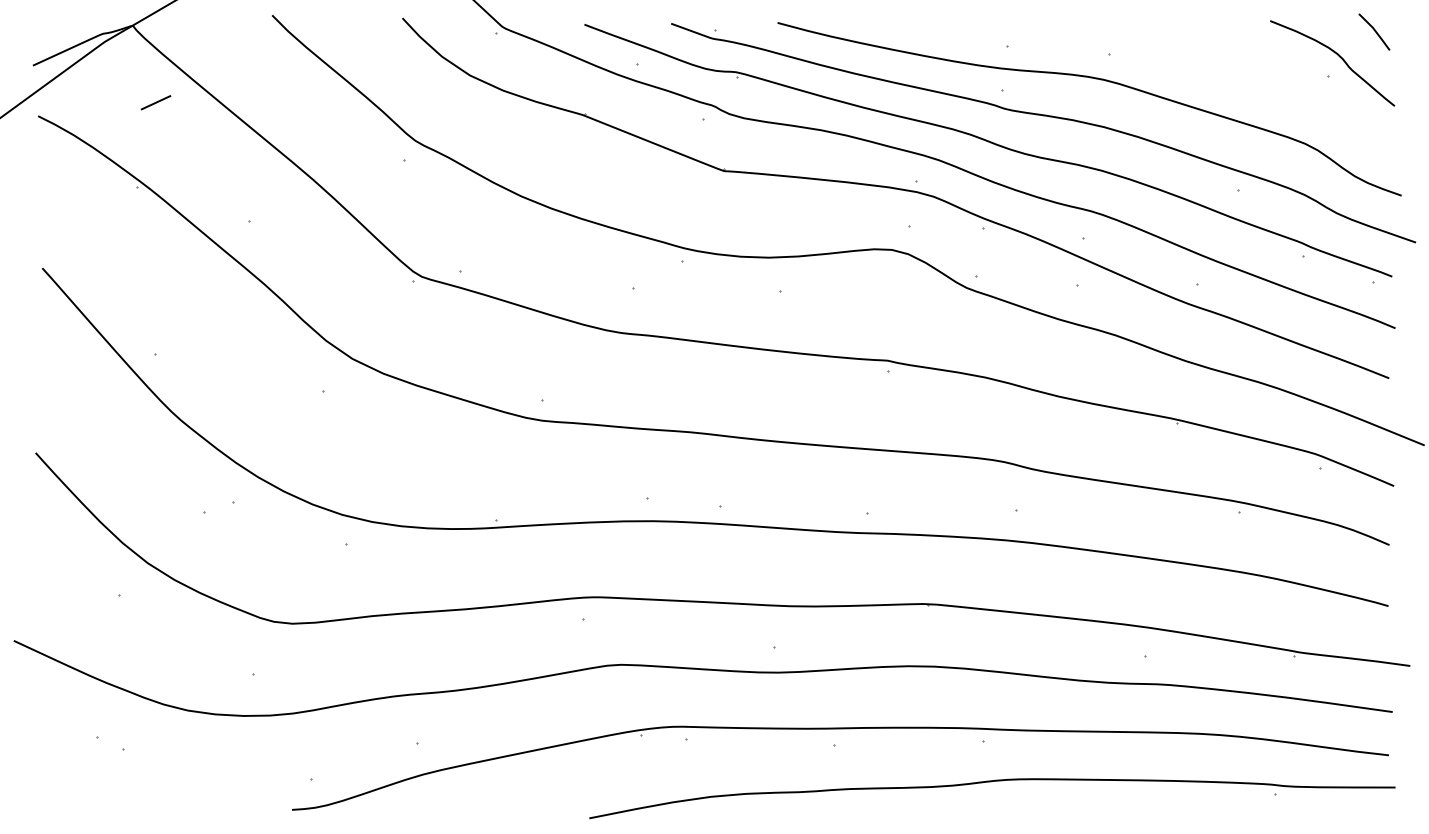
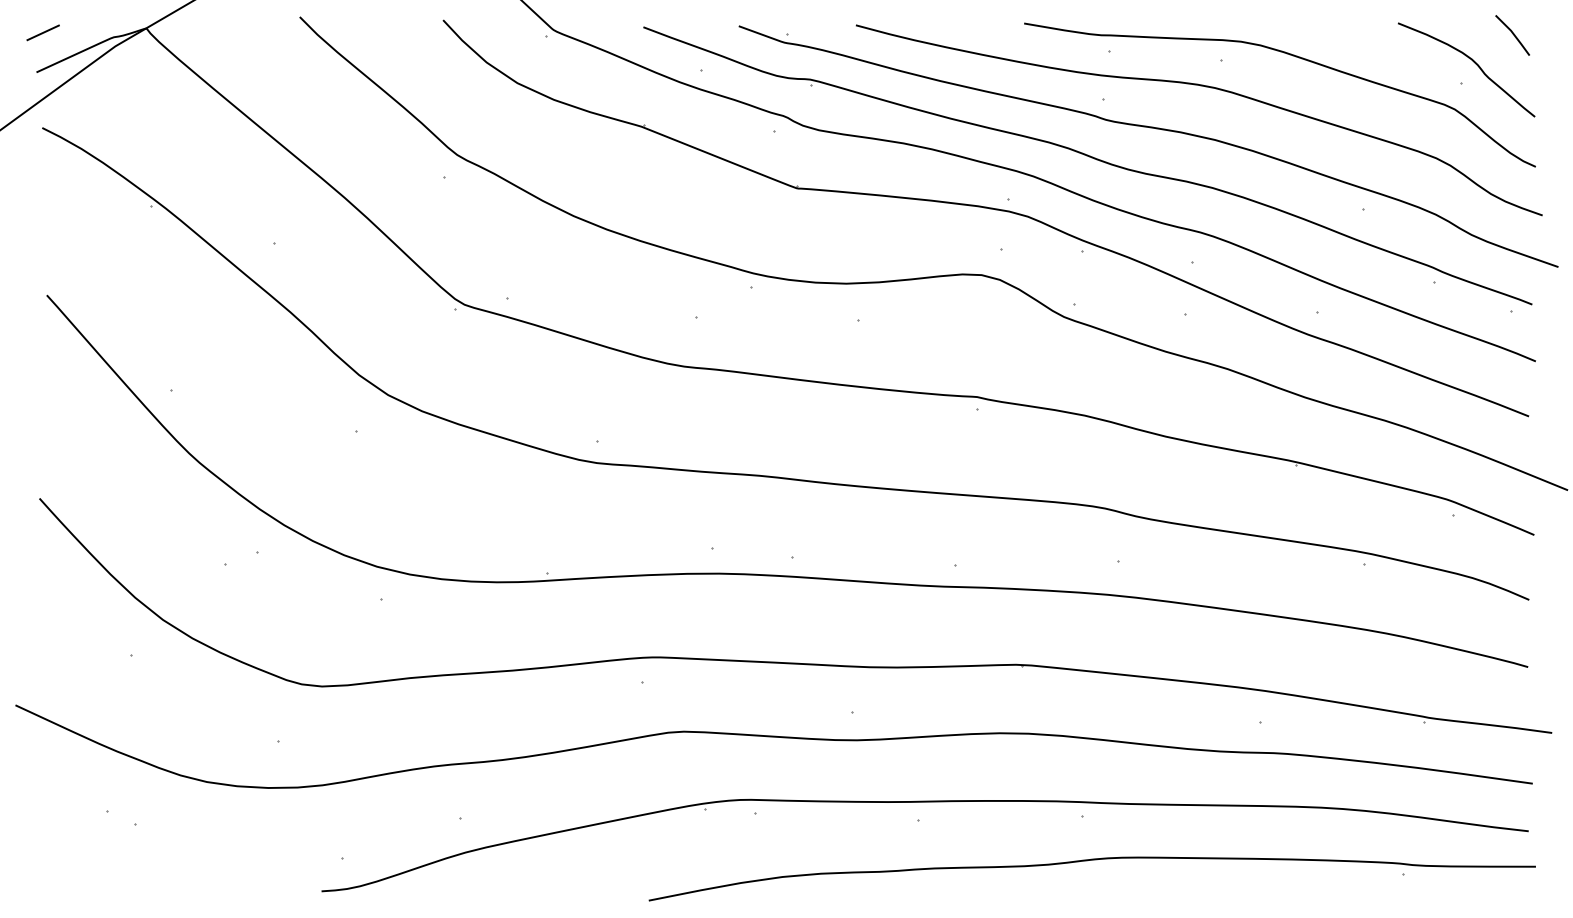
curve: (1175, 51) -> (1293, 56), added
line: (155, 102) -> (42, 32), moved

